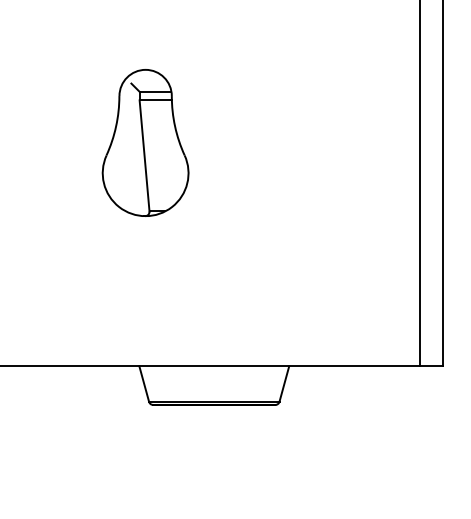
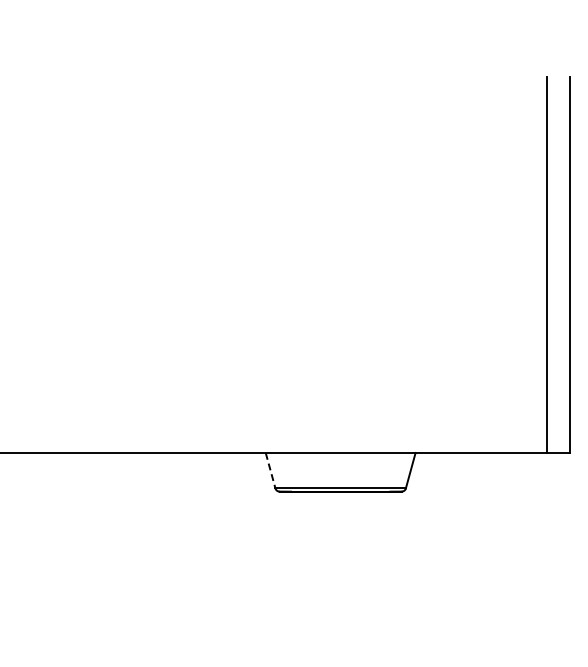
part: (145, 142) -> (271, 229), removed
line: (144, 384) -> (270, 471), solid -> dashed

